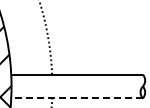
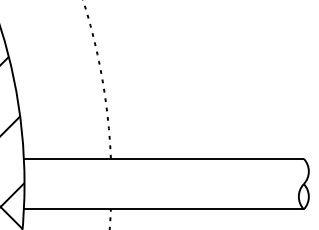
line: (77, 98) -> (164, 209), dashed -> solid

